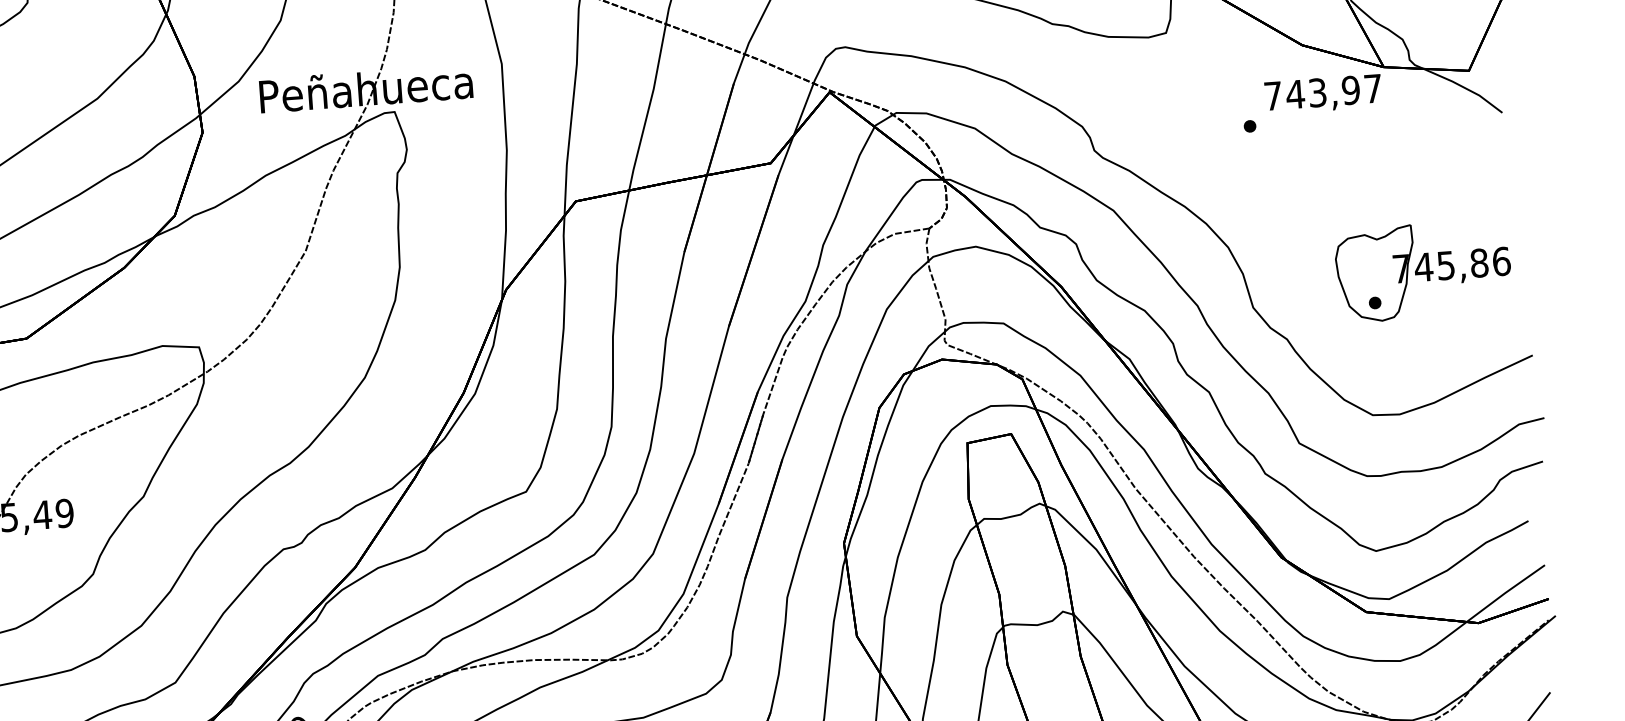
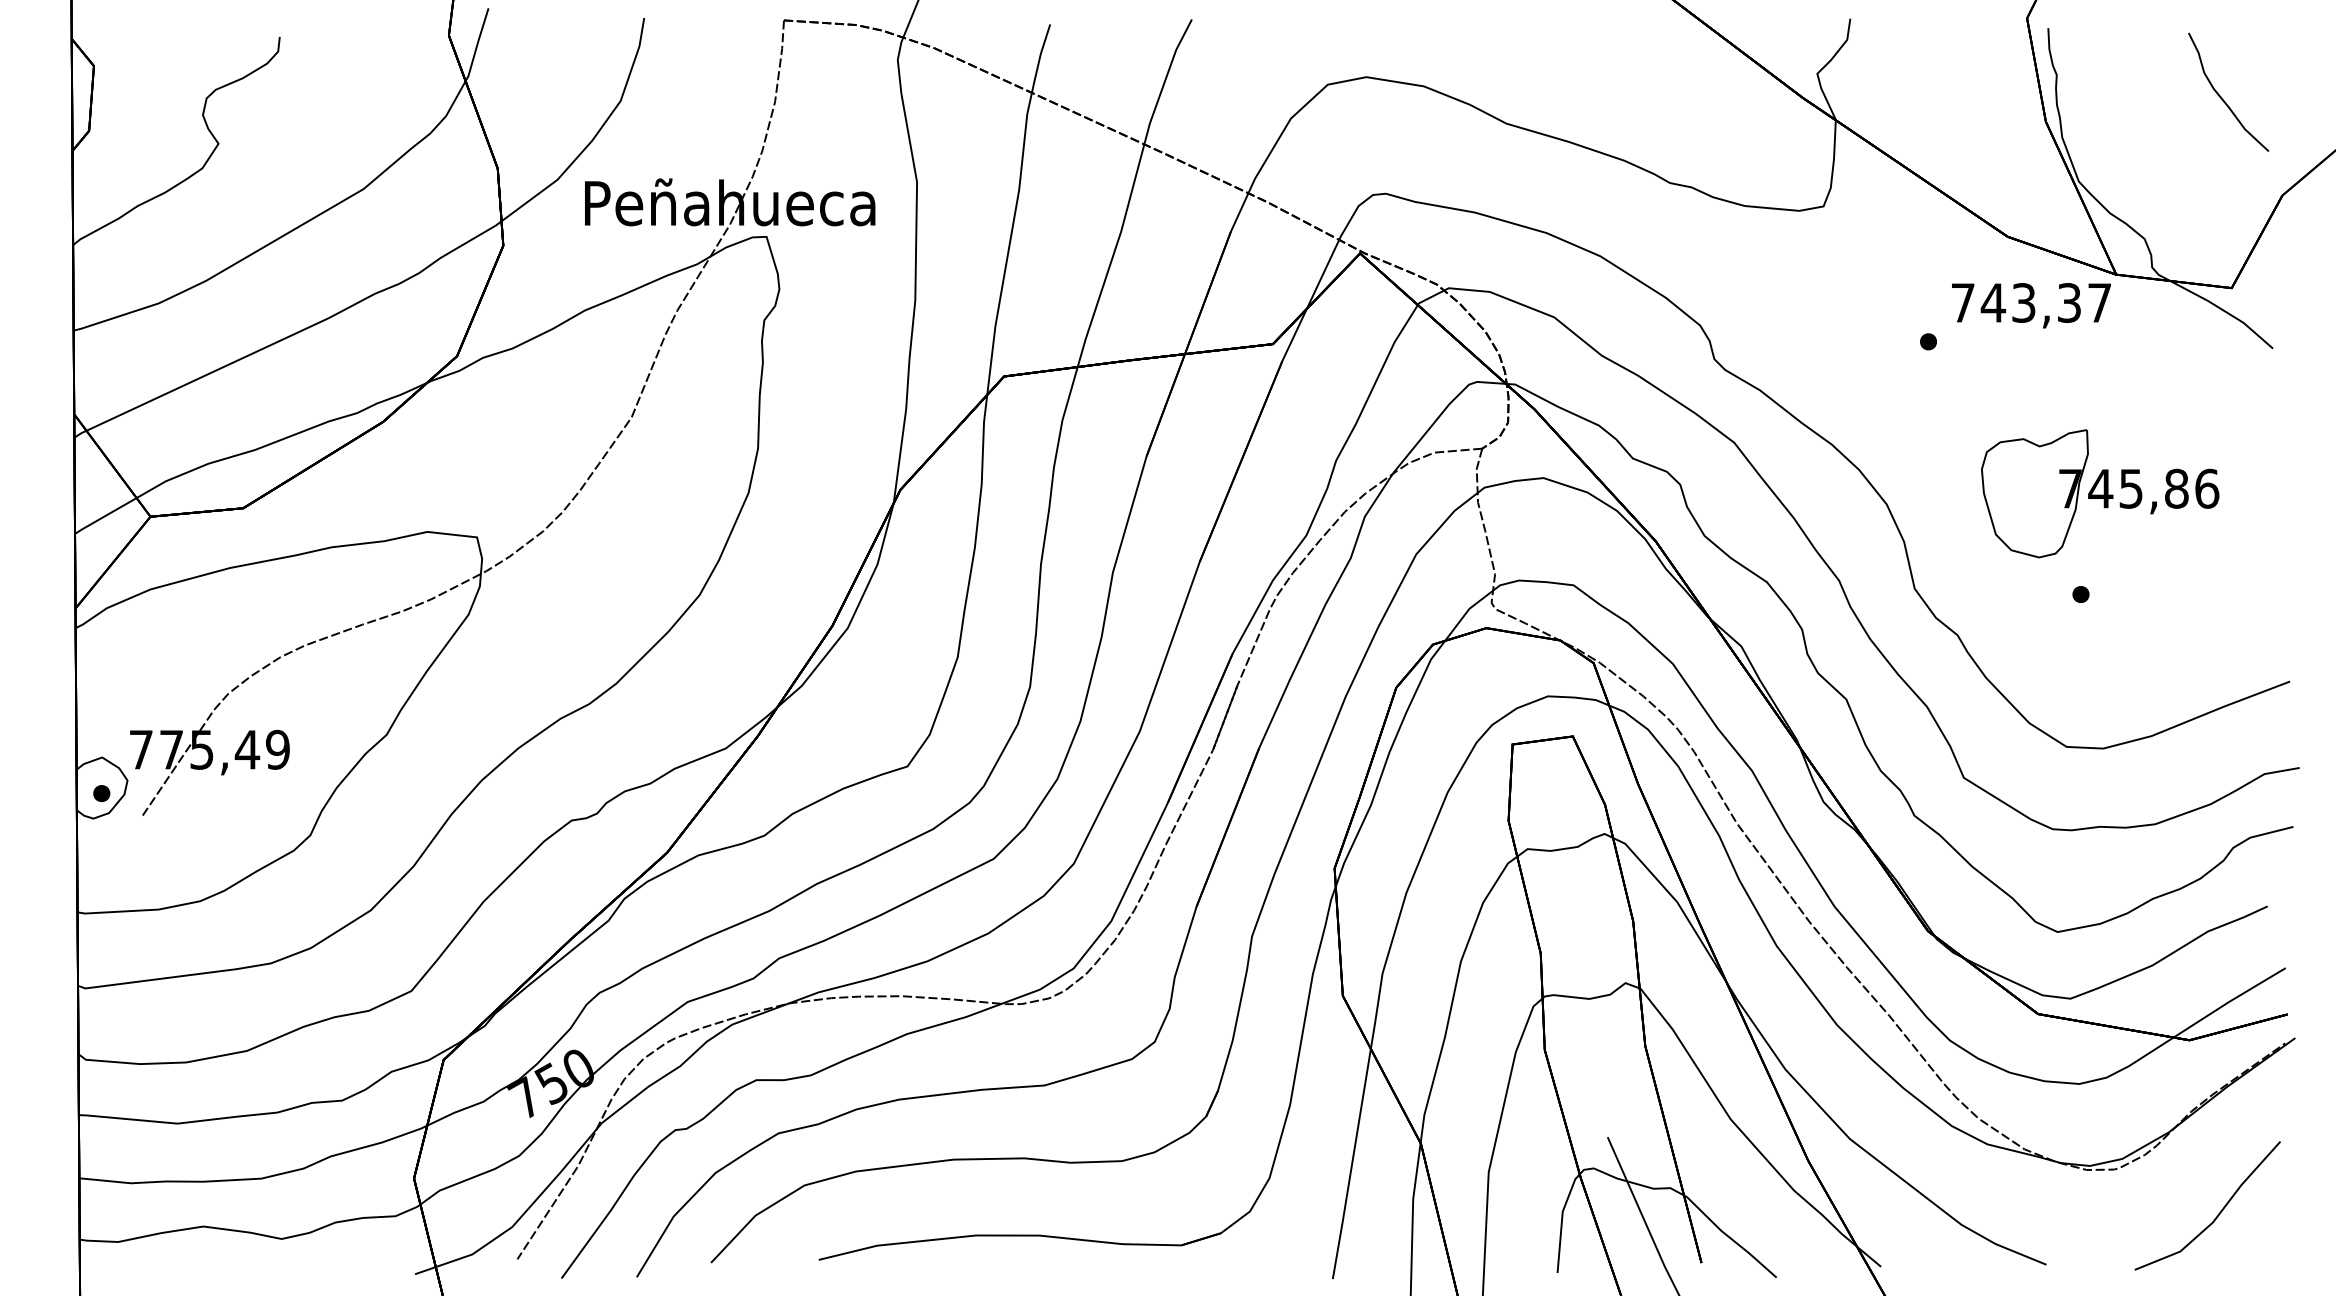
text: (1351, 90) -> (2069, 302), 743,97 -> 743,37
part: (1423, 270) -> (2100, 493), moved

